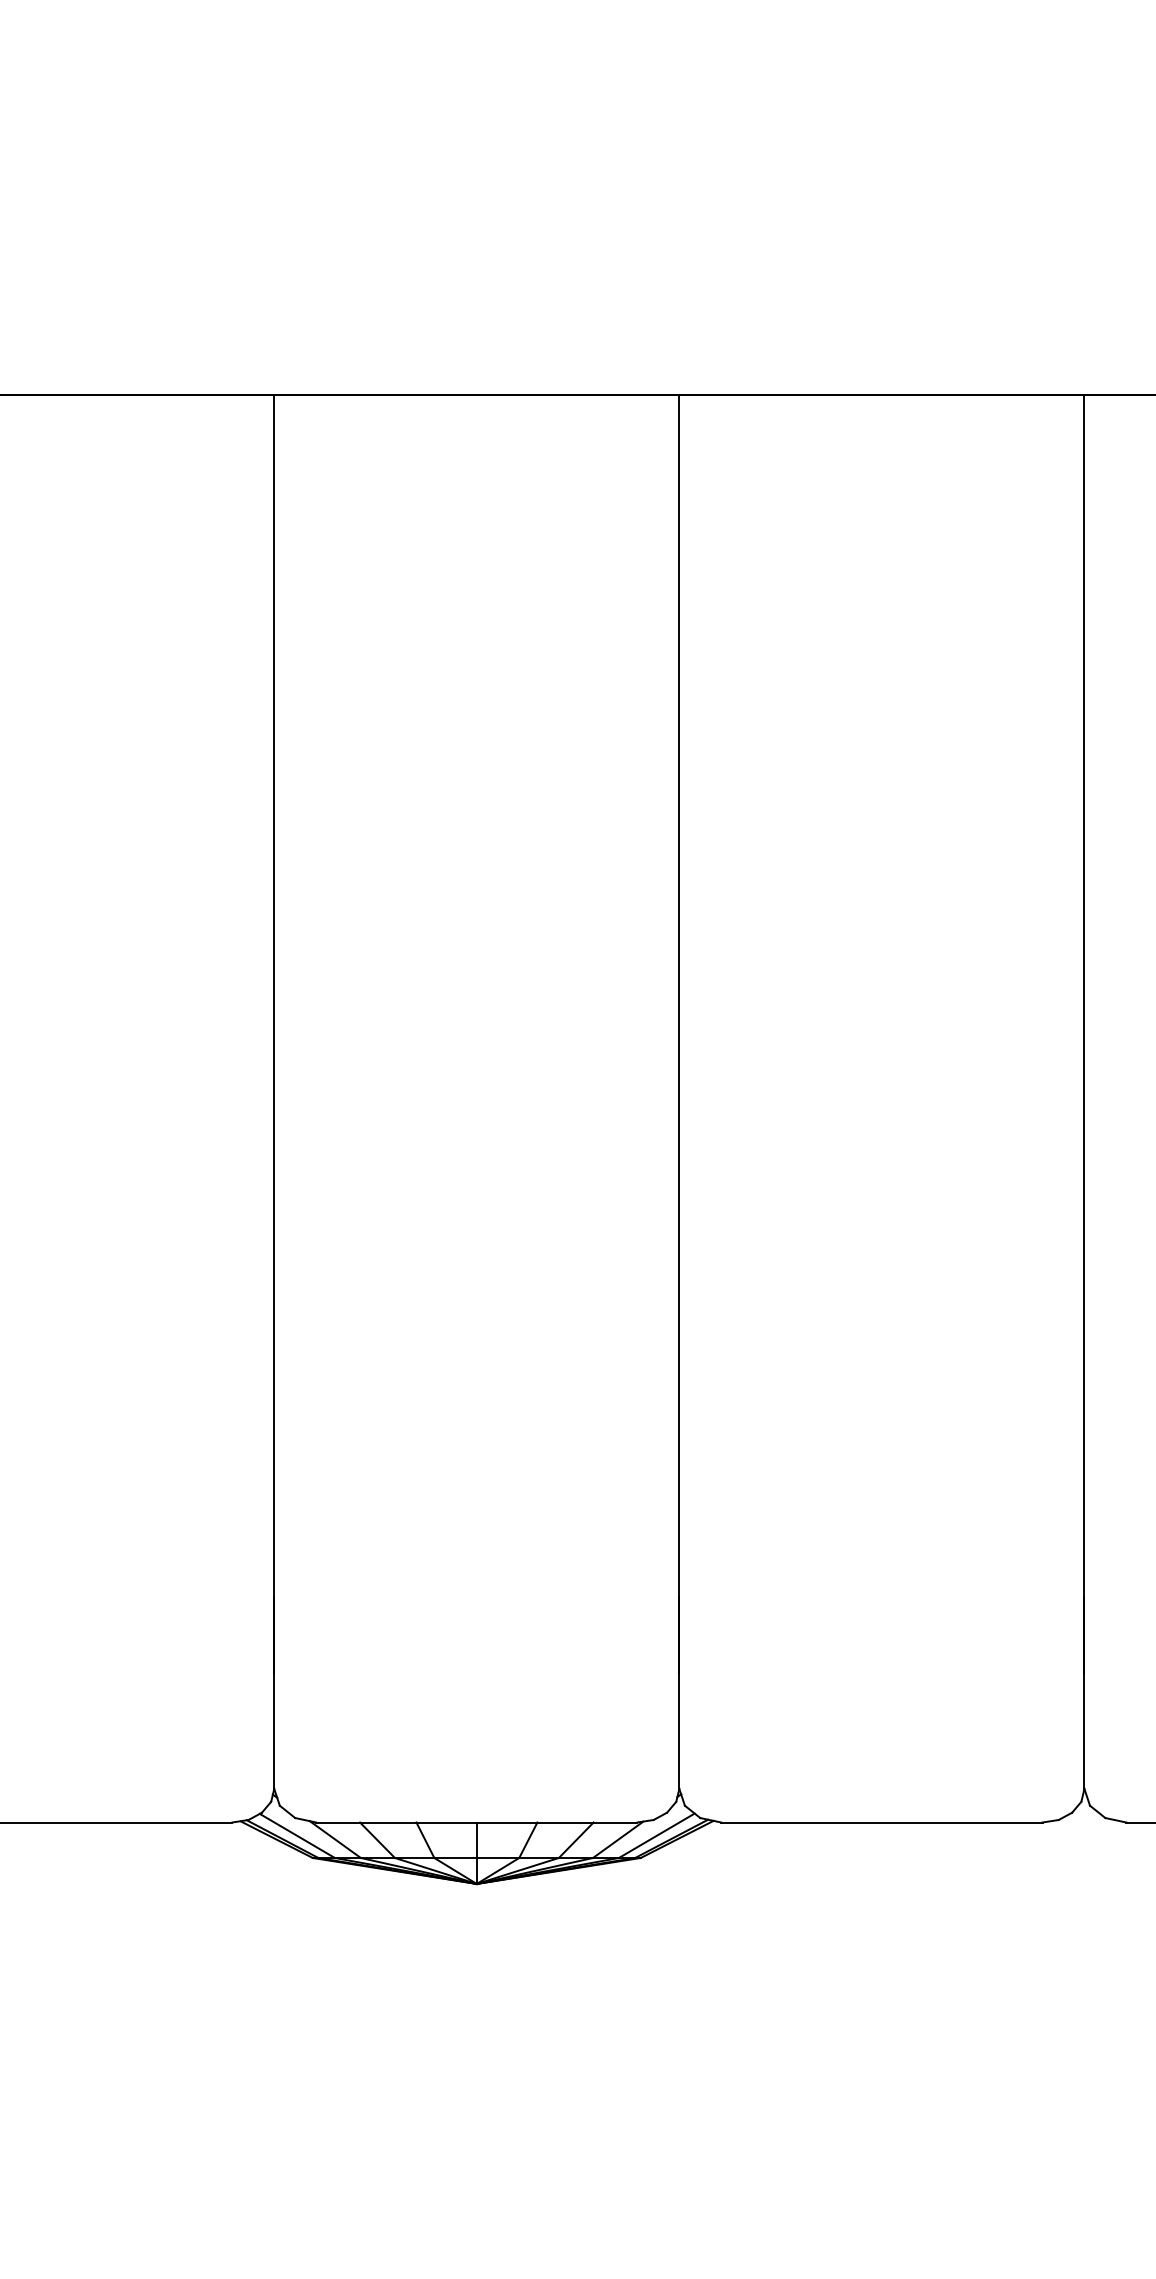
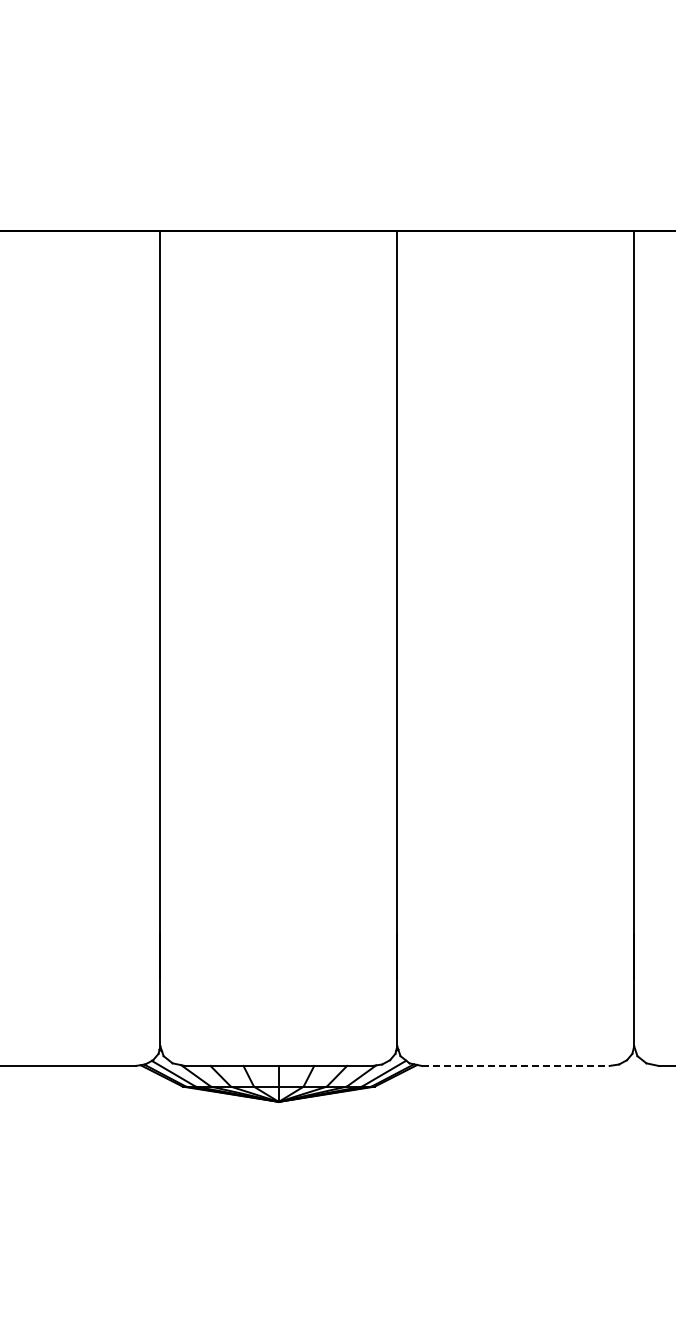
line: (881, 1821) -> (515, 1065), solid -> dashed

